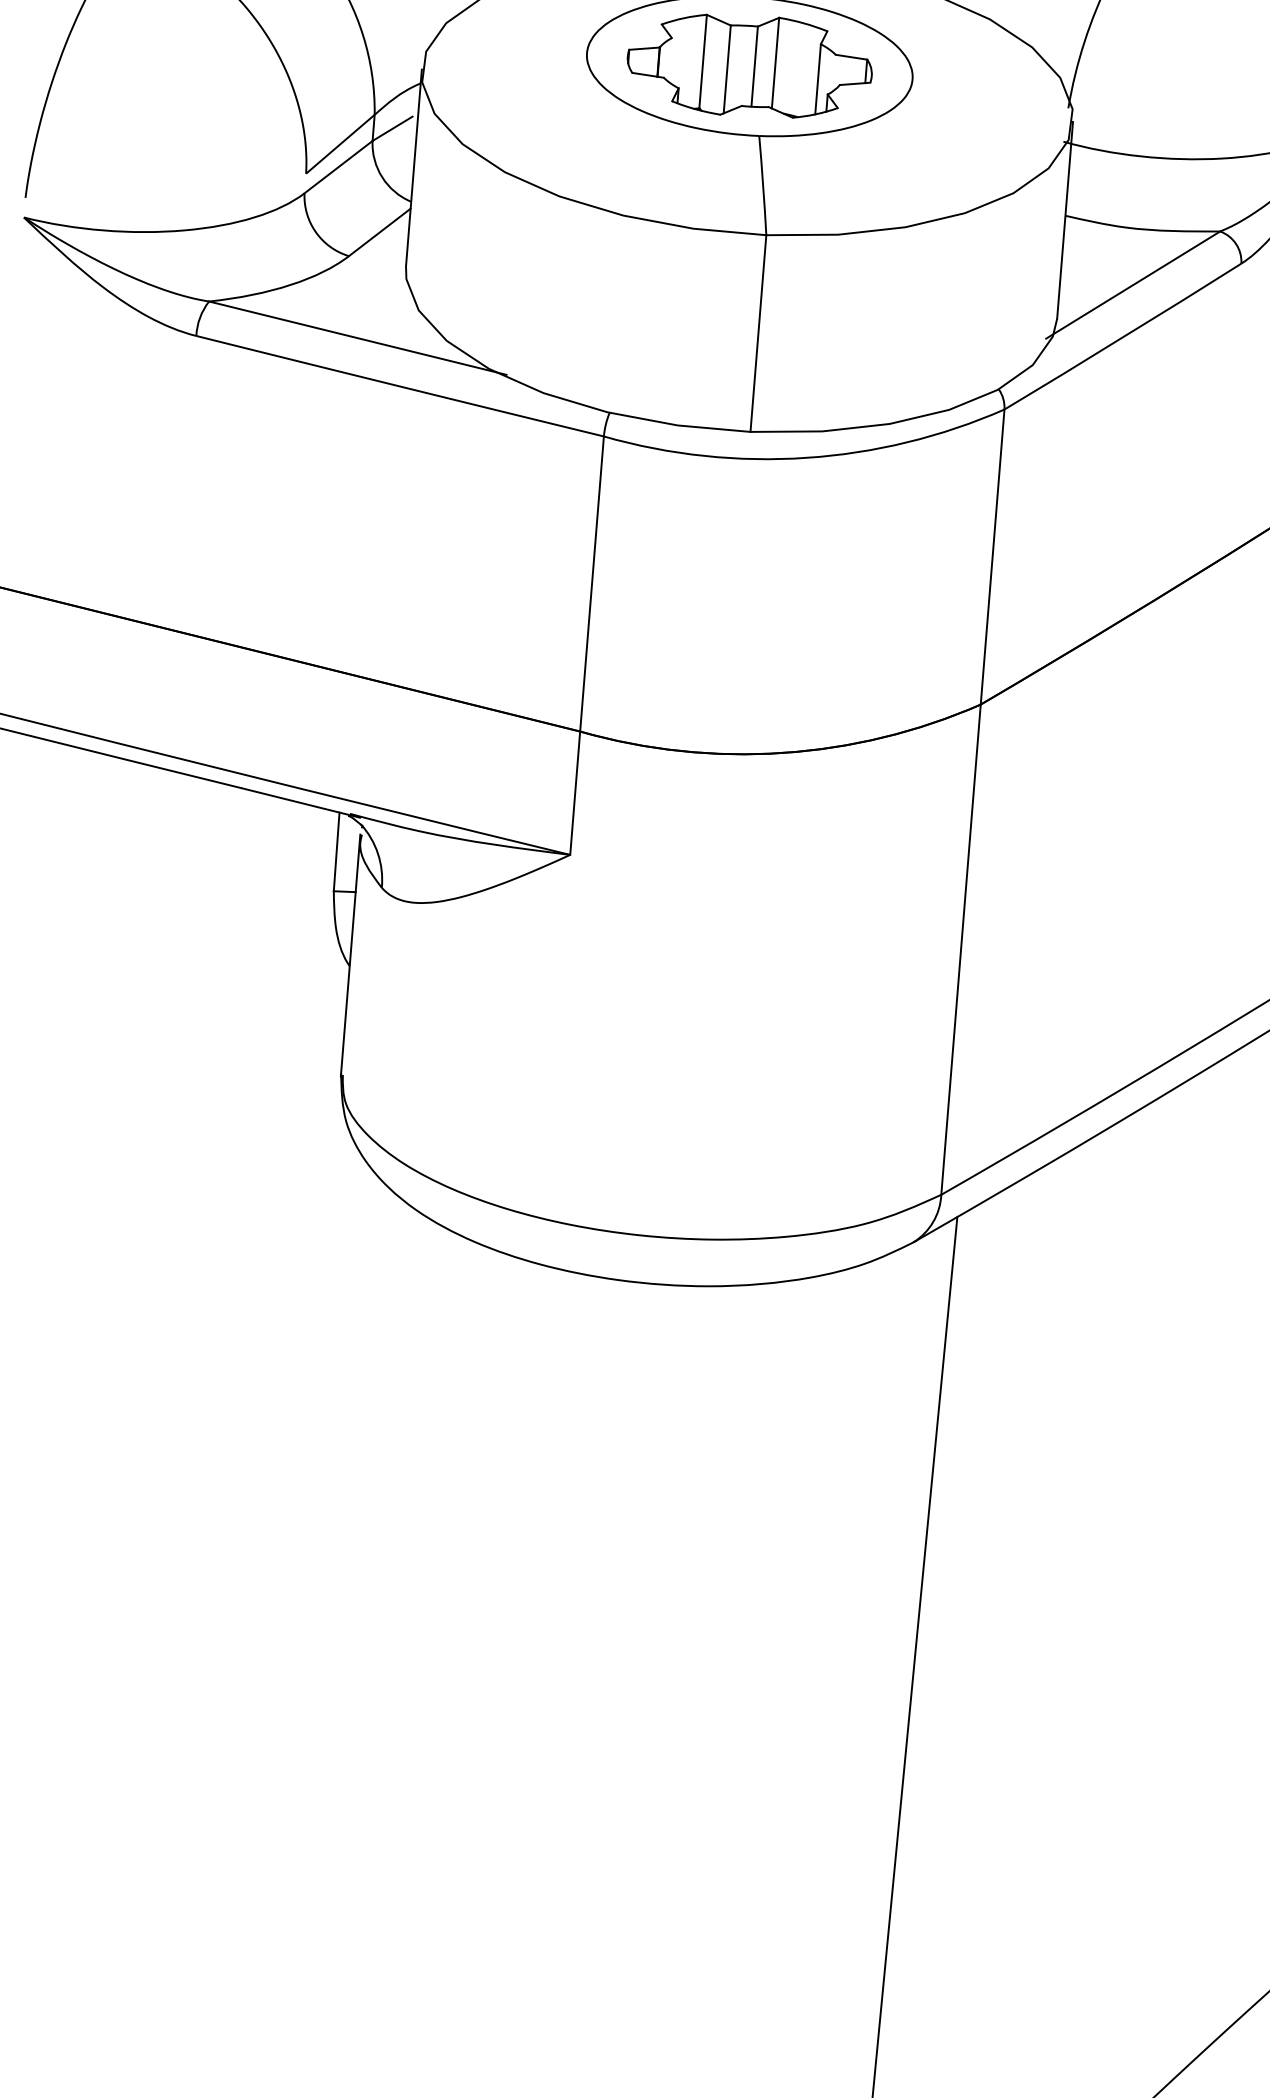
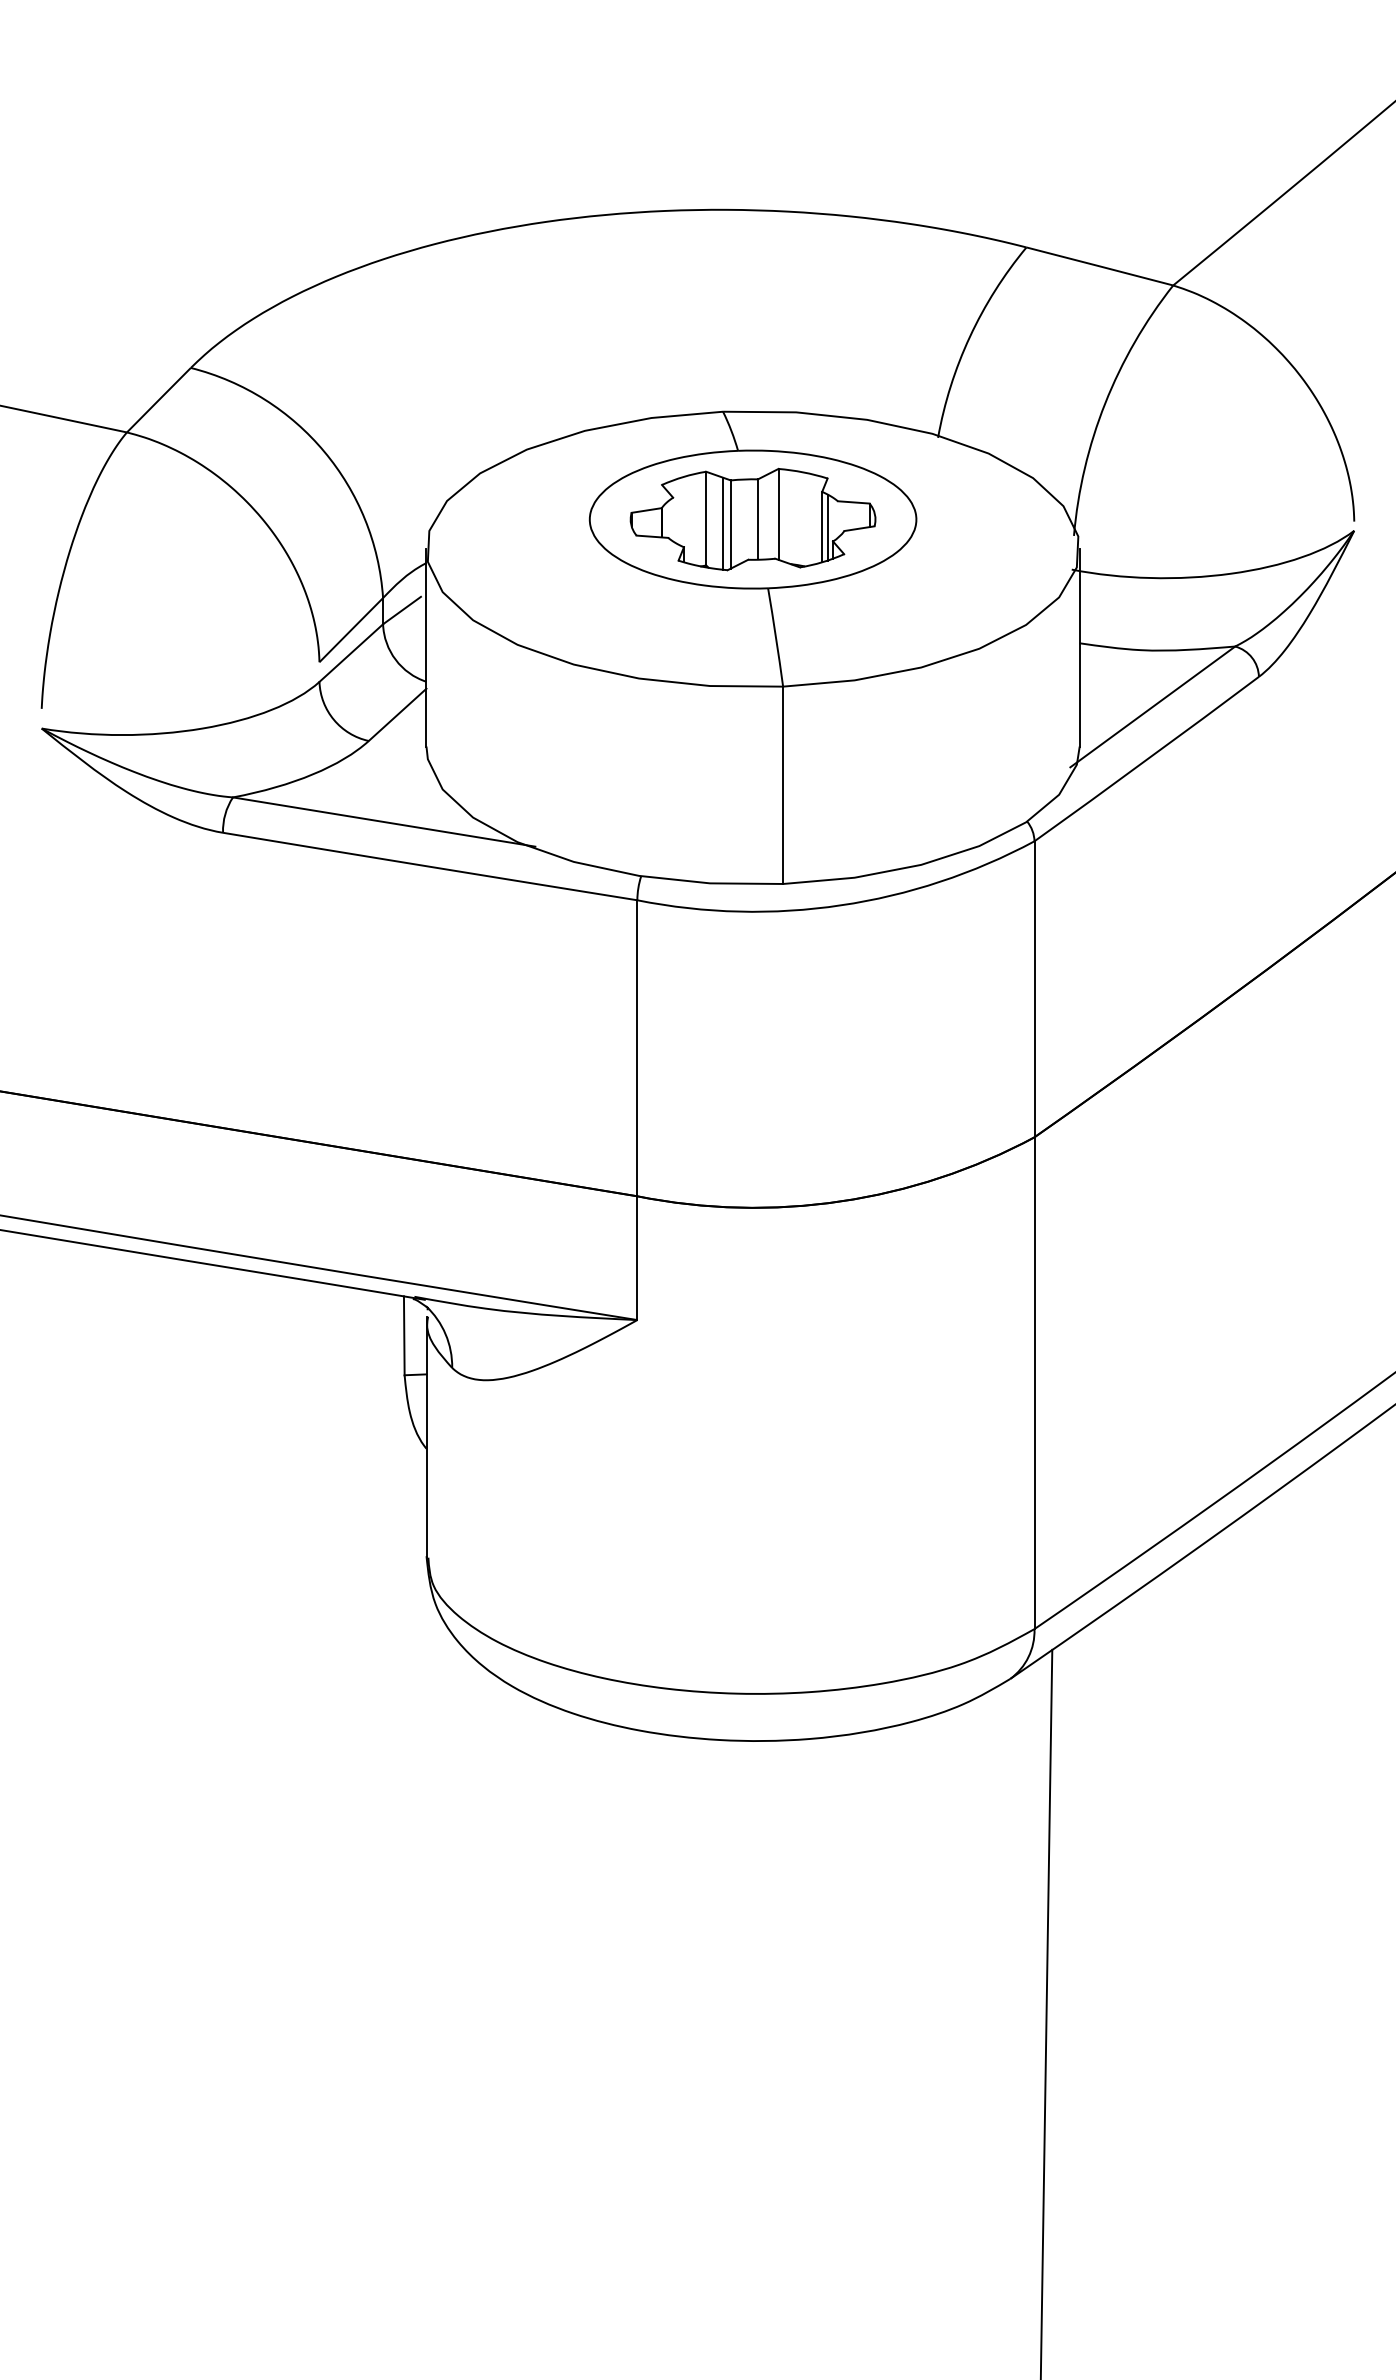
line: (719, 67) -> (723, 523), added
line: (823, 80) -> (827, 527), added

